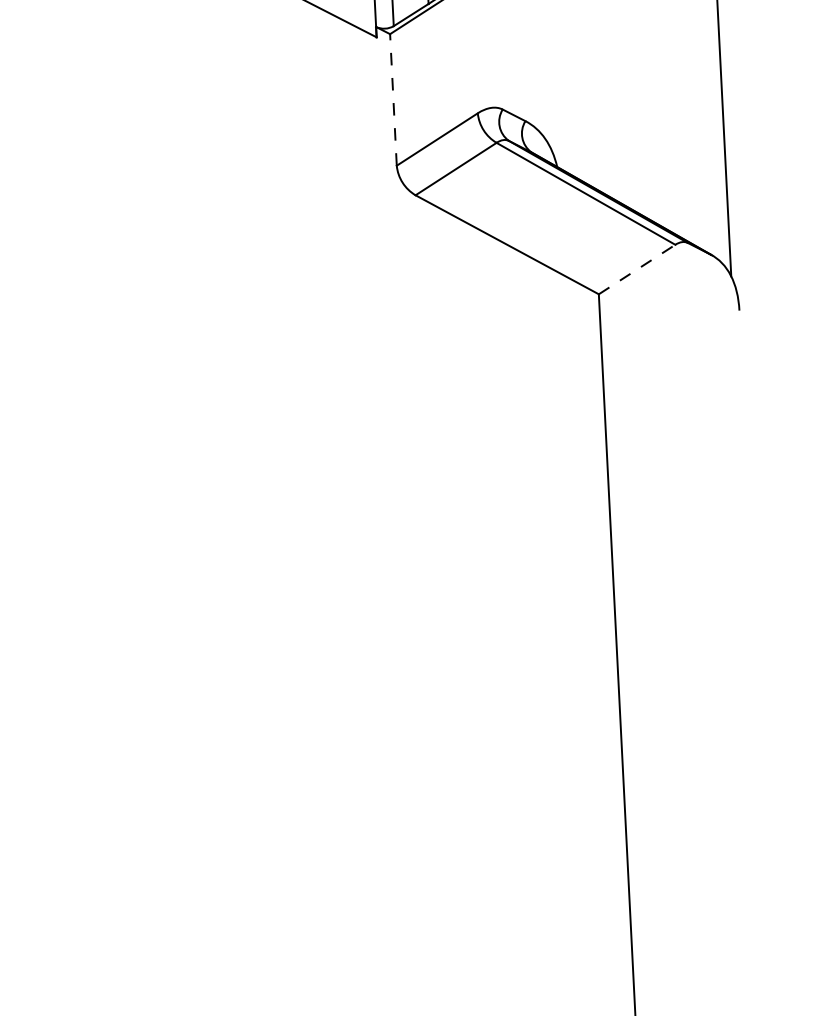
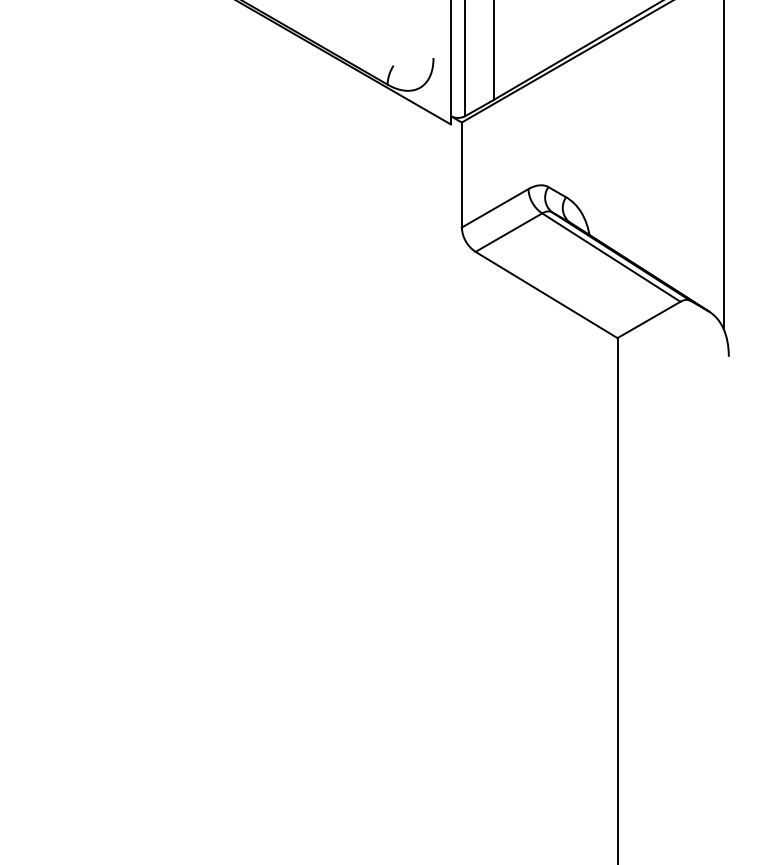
line: (393, 100) -> (461, 175), dashed -> solid
line: (637, 268) -> (649, 319), dashed -> solid

